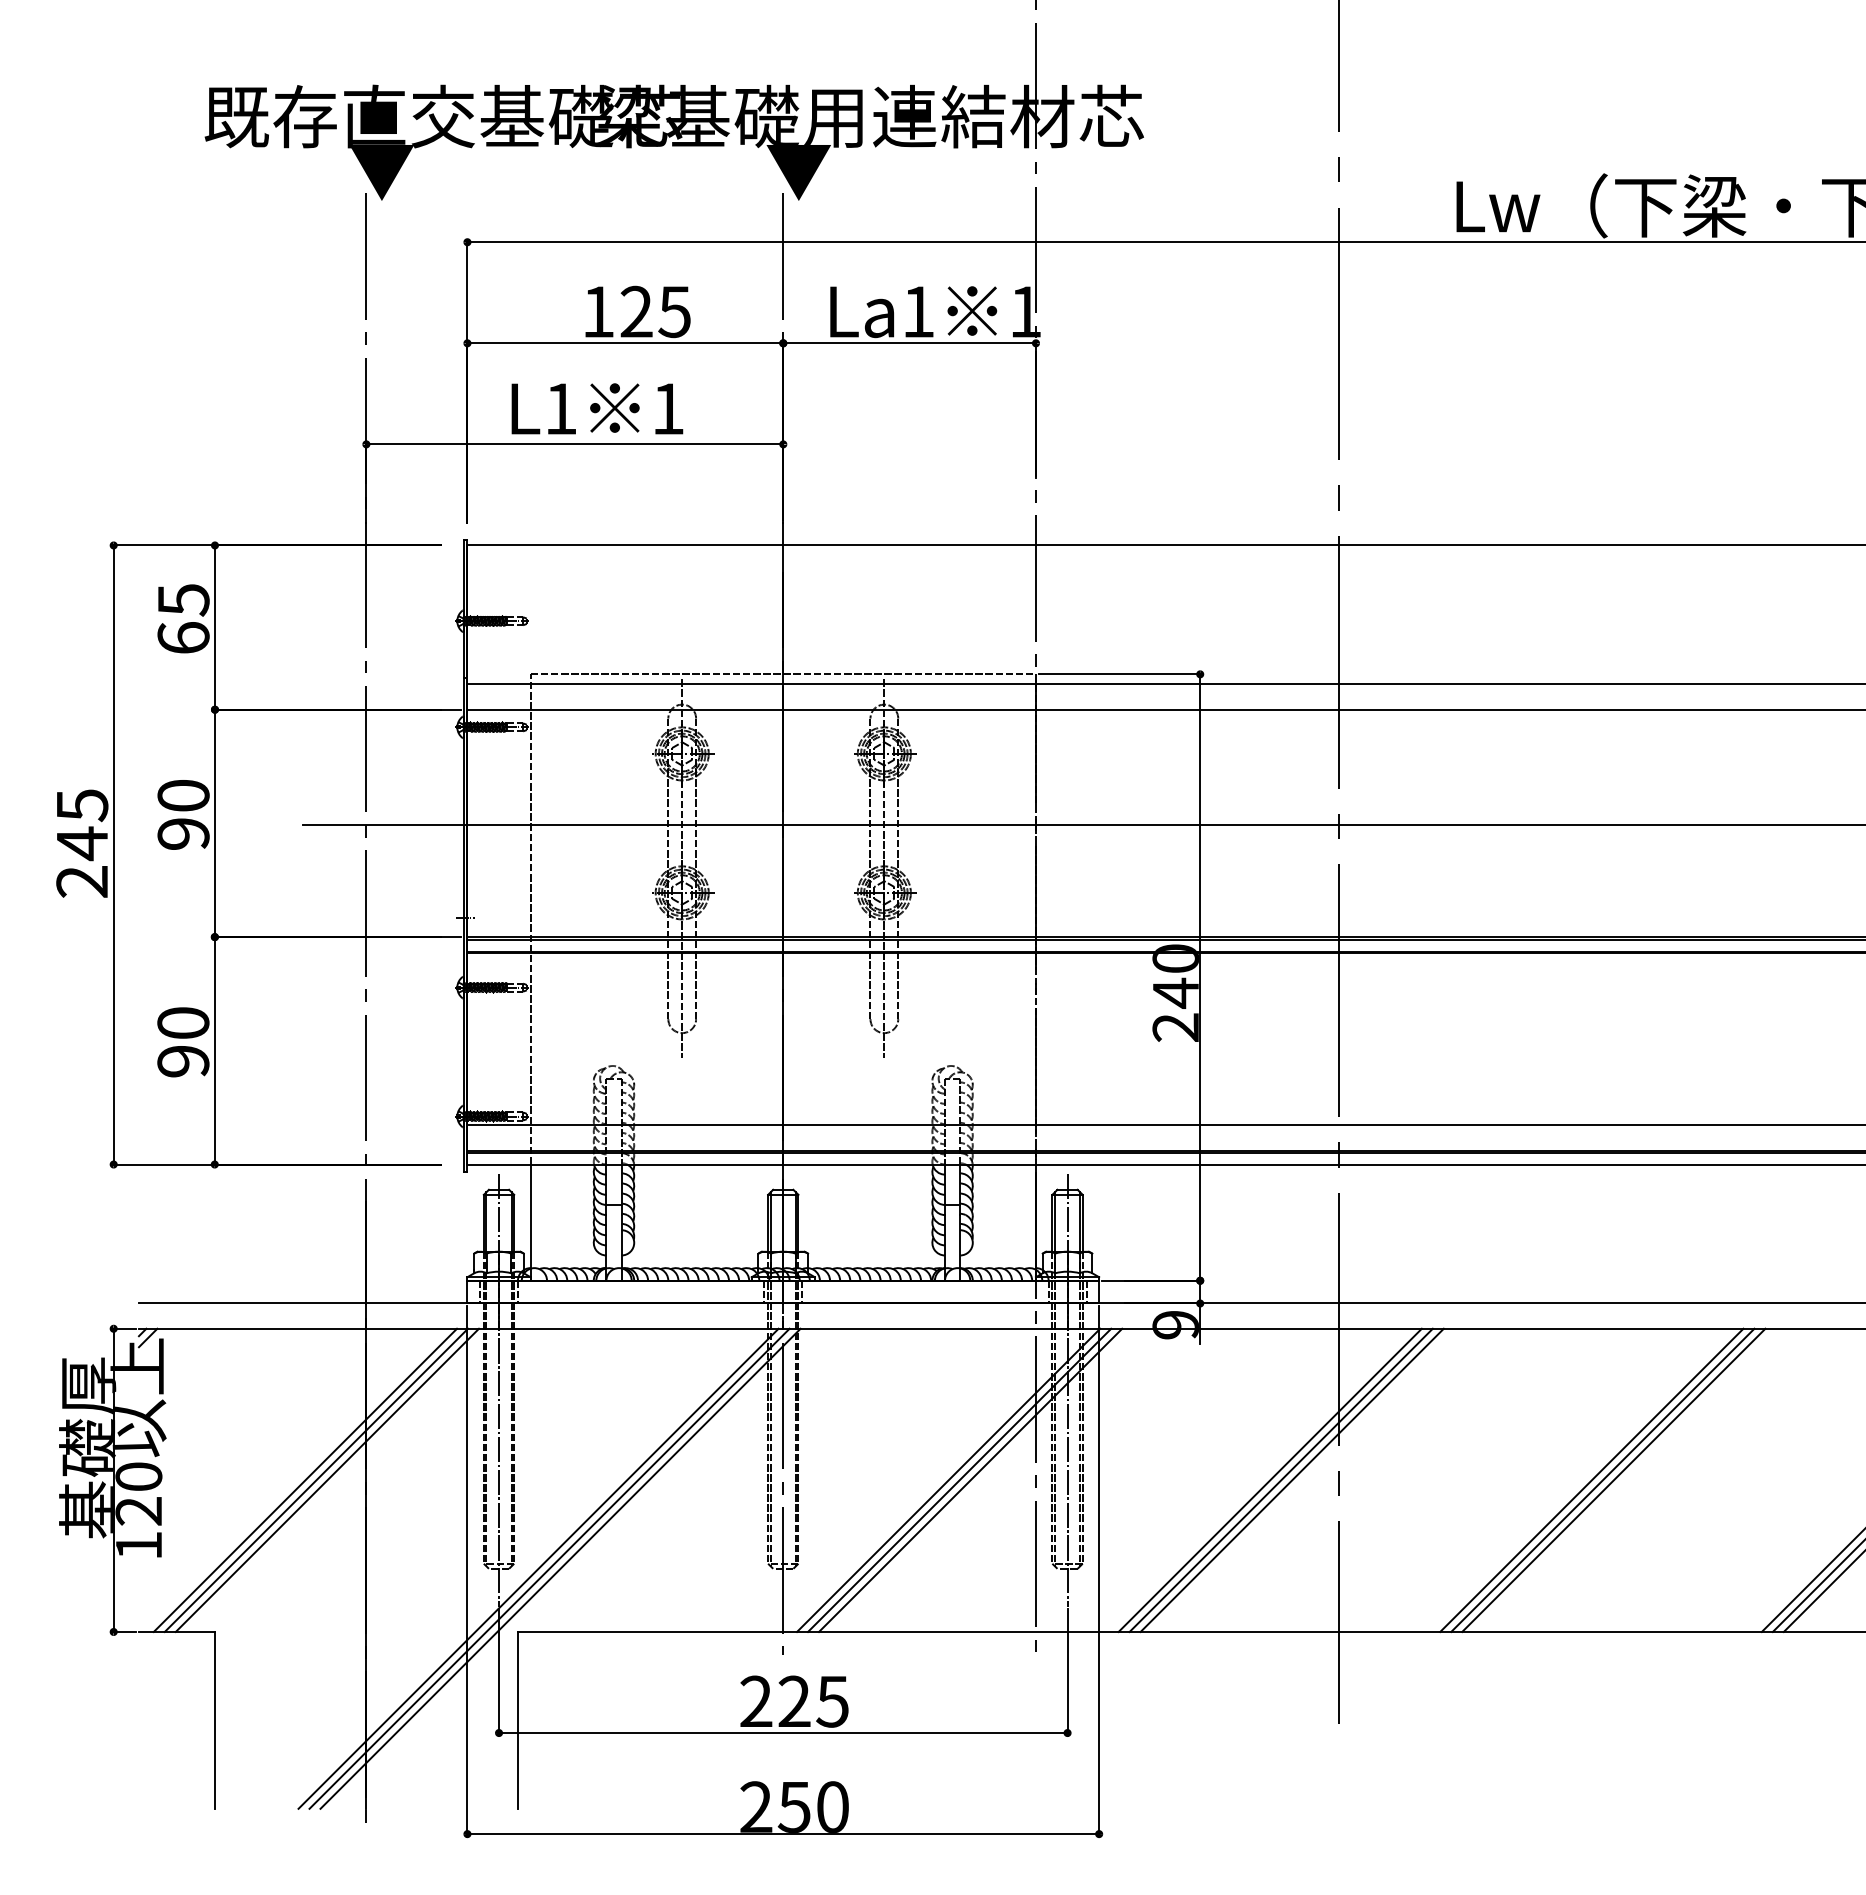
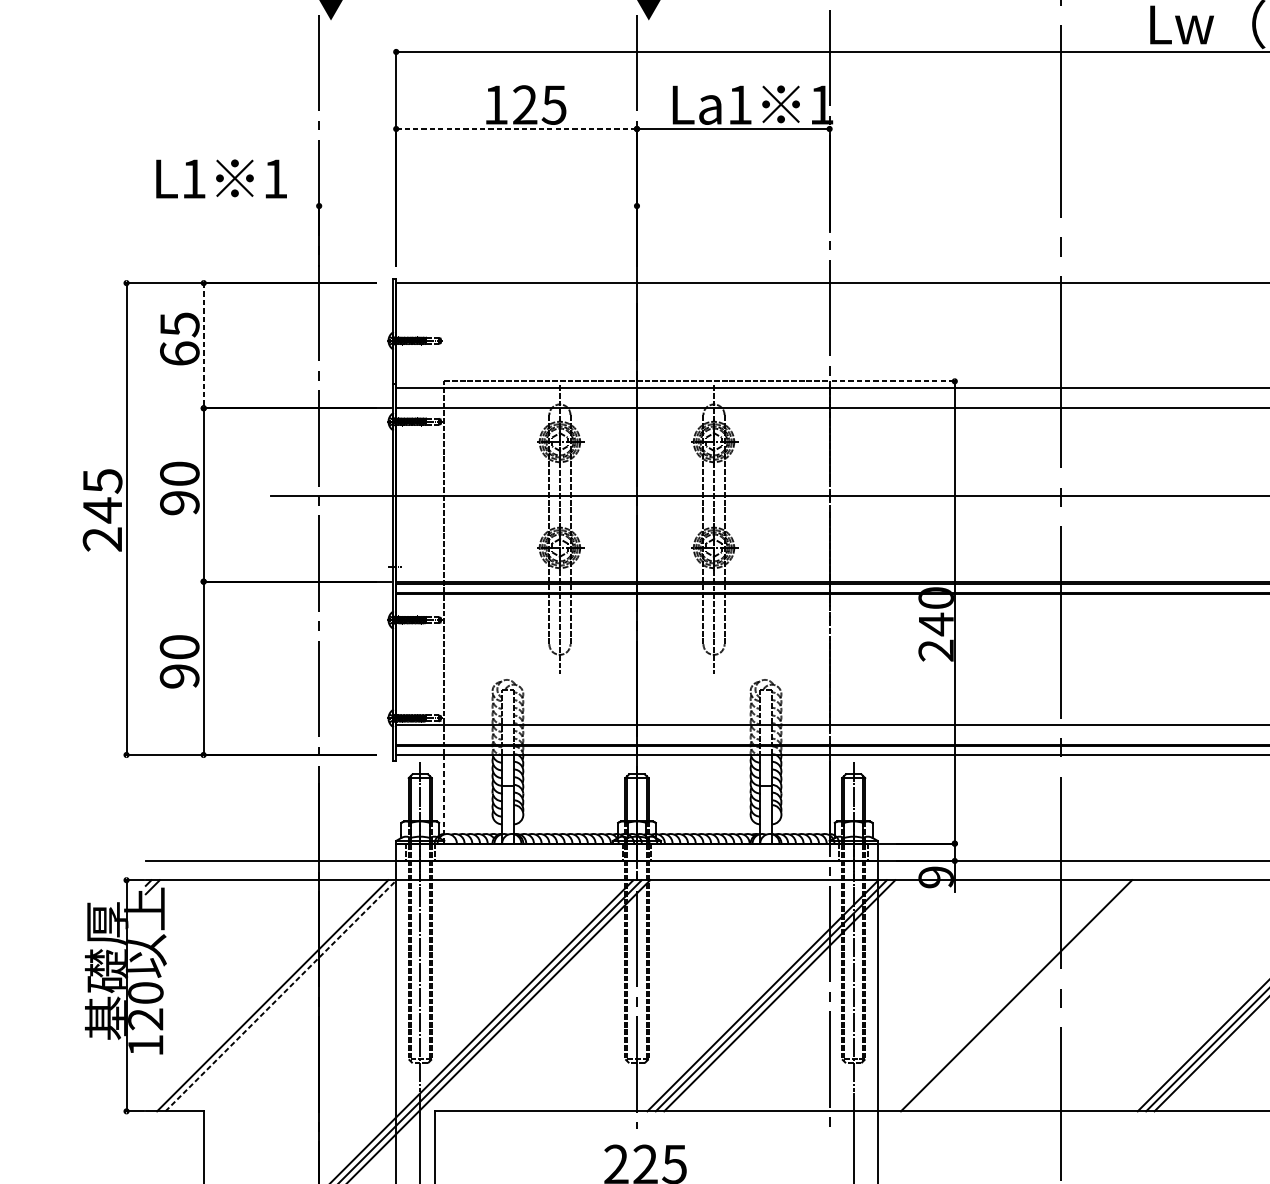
line: (625, 343) -> (516, 129), solid -> dashed
text: (597, 408) -> (221, 178), moved
line: (574, 444) -> (477, 206), removed
line: (214, 628) -> (203, 346), solid -> dashed
line: (1121, 674) -> (894, 381), solid -> dashed
line: (530, 1222) -> (444, 799), solid -> dashed
line: (327, 1479) -> (289, 995), removed
line: (1269, 1479) -> (1007, 995), removed
line: (1291, 1479) -> (1024, 995), removed
line: (316, 1480) -> (281, 995), solid -> dashed

